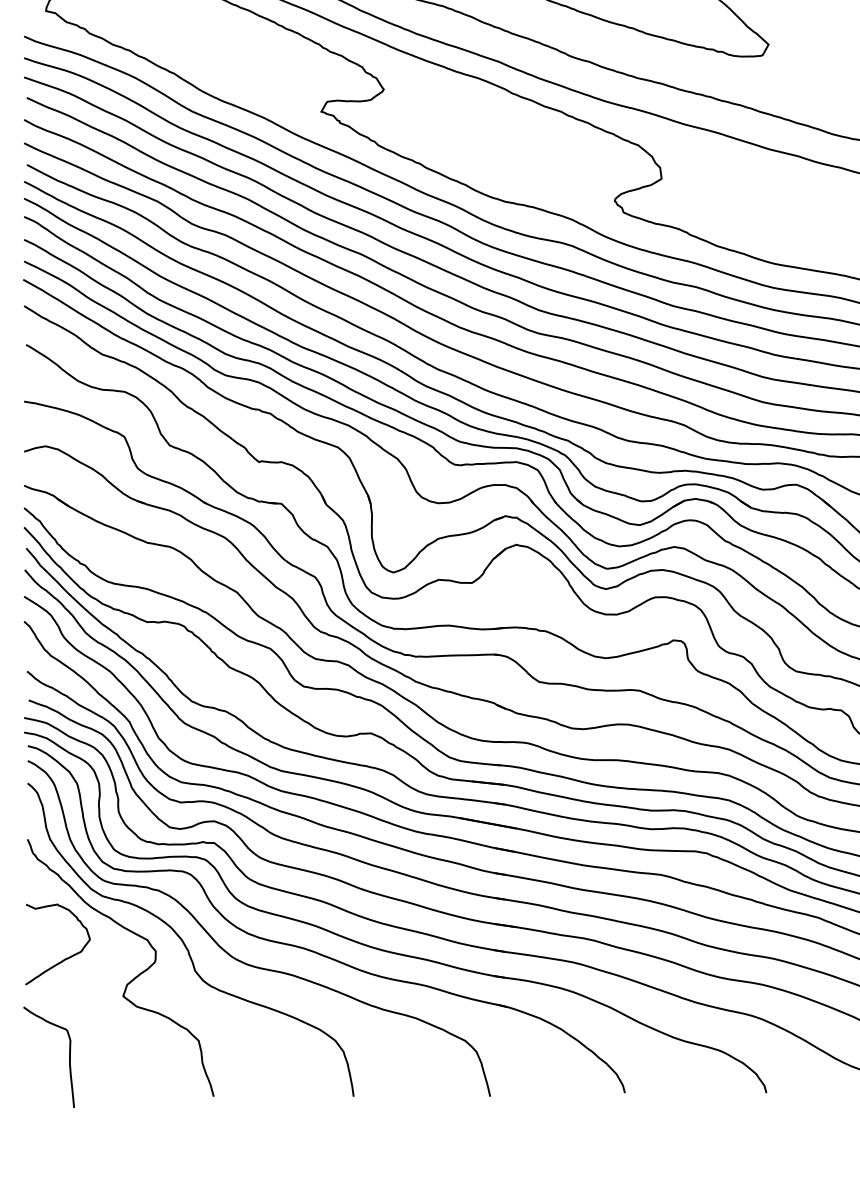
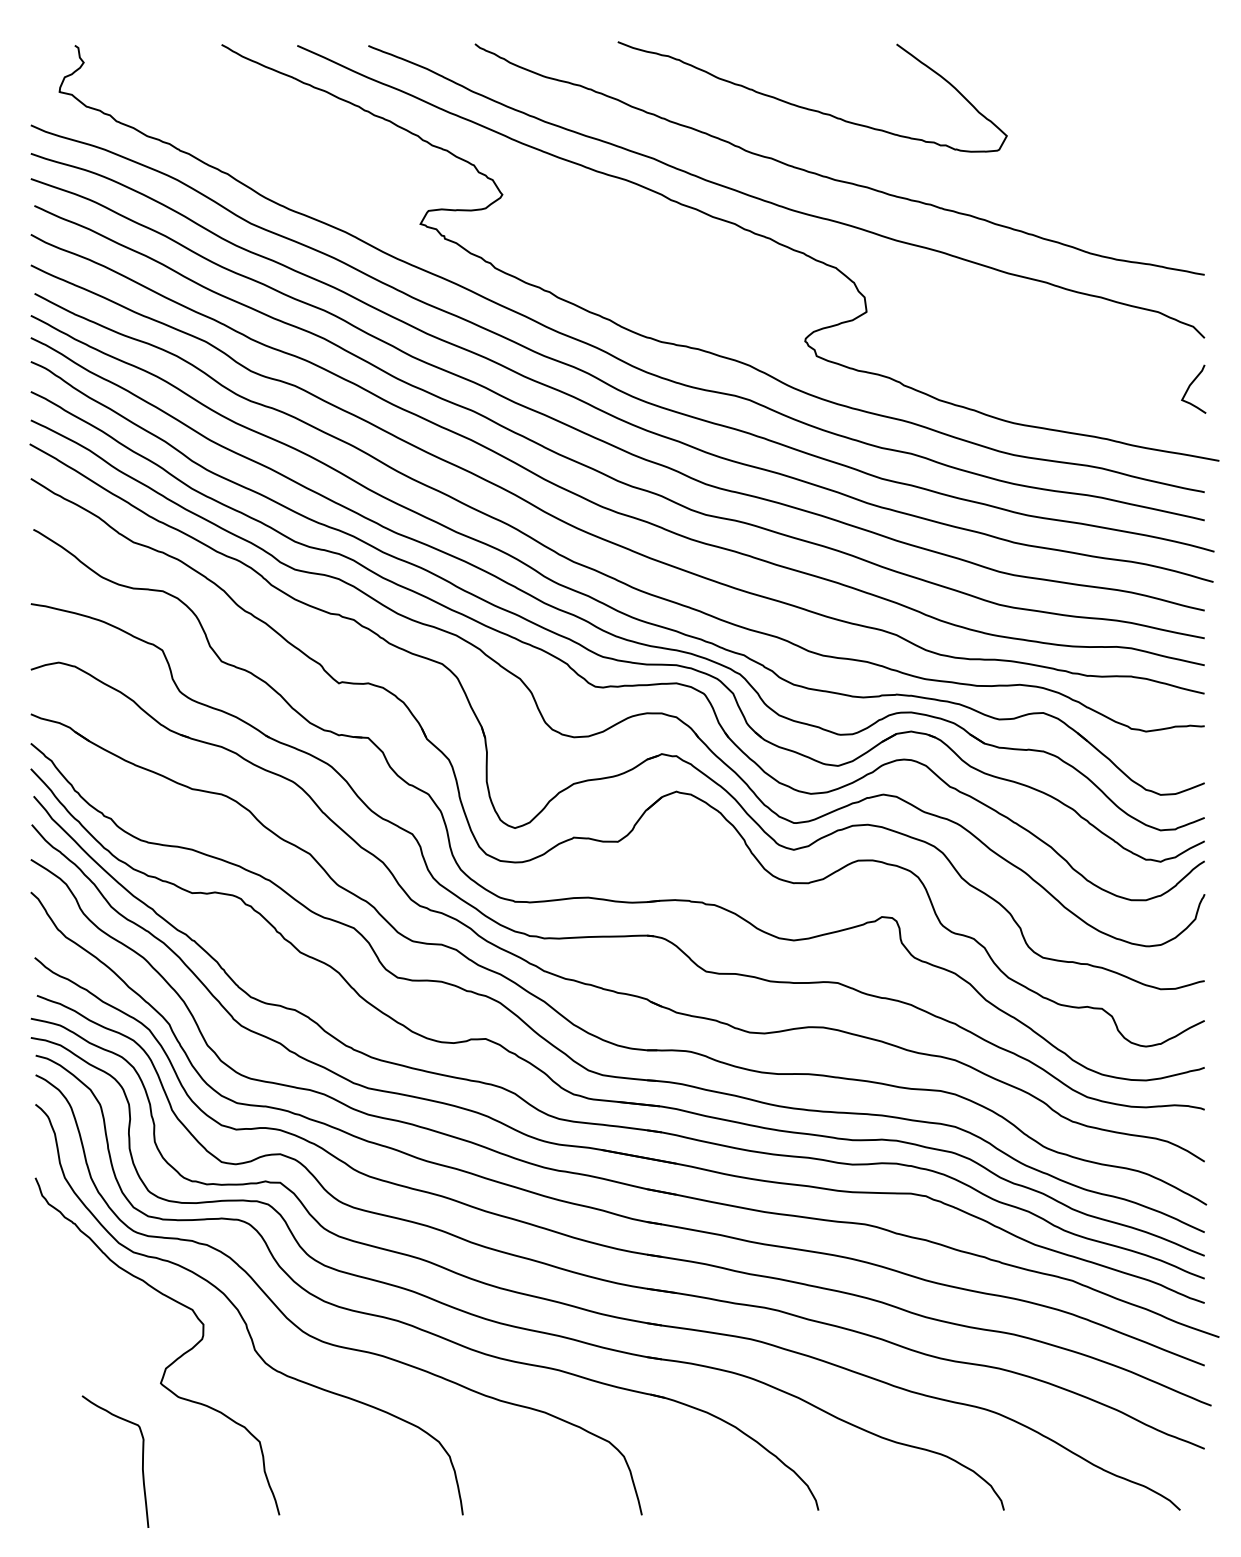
curve: (65, 958) -> (84, 1334), removed
curve: (69, 1057) -> (142, 1461), moved

